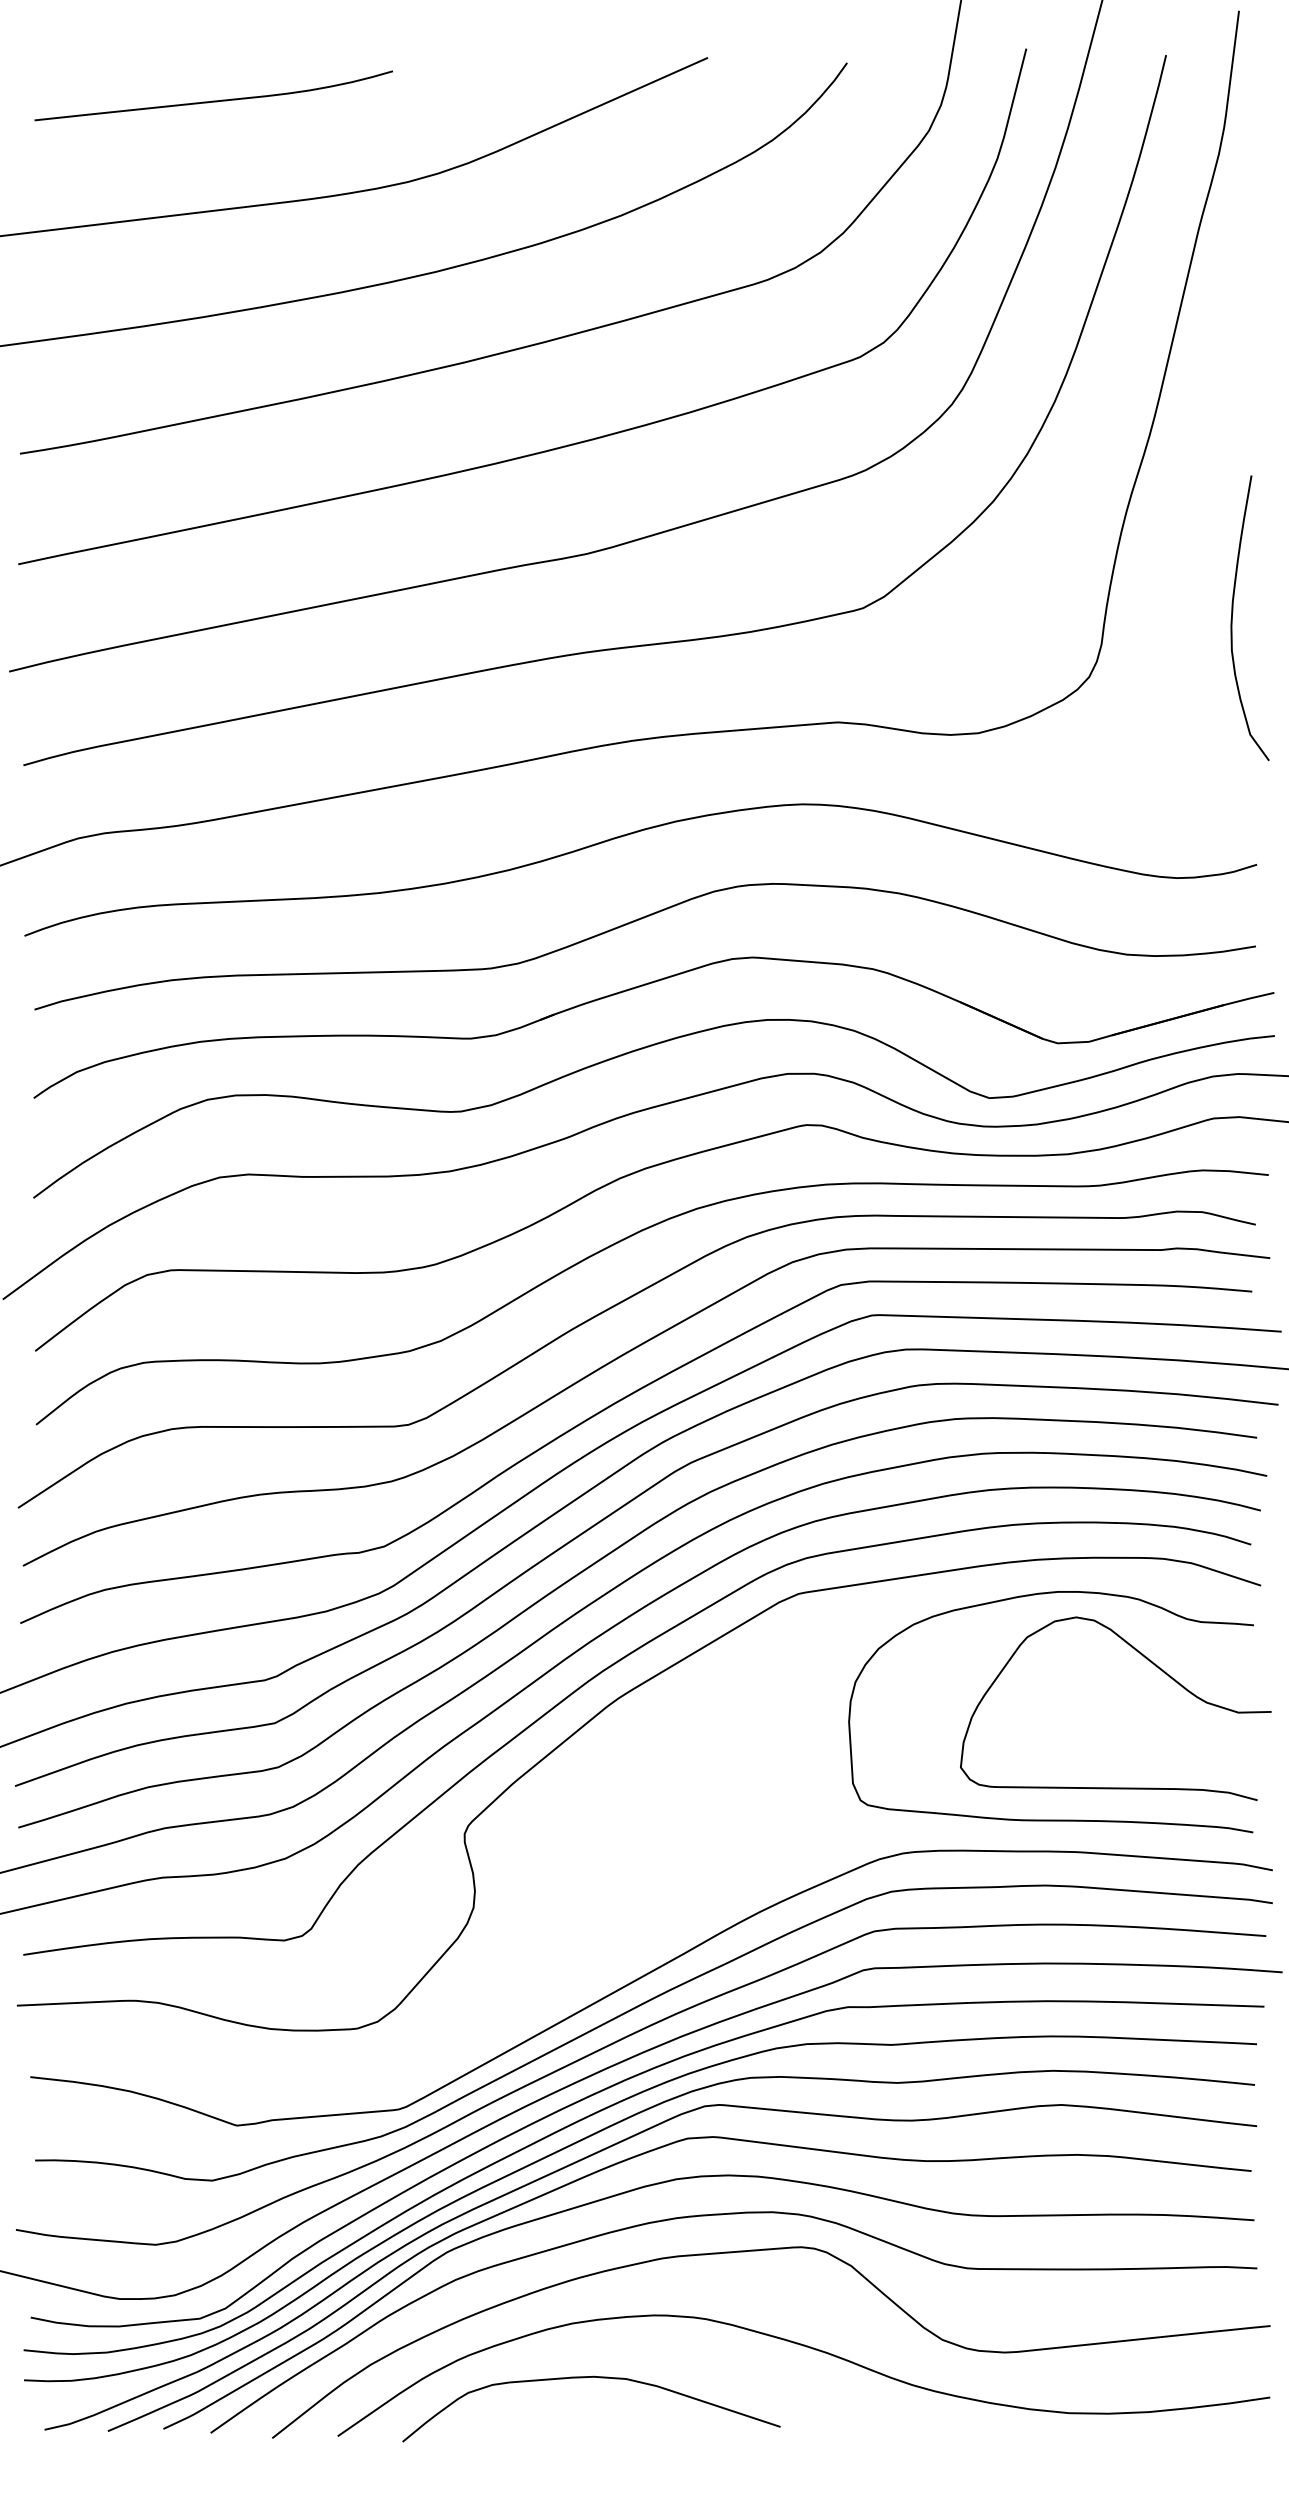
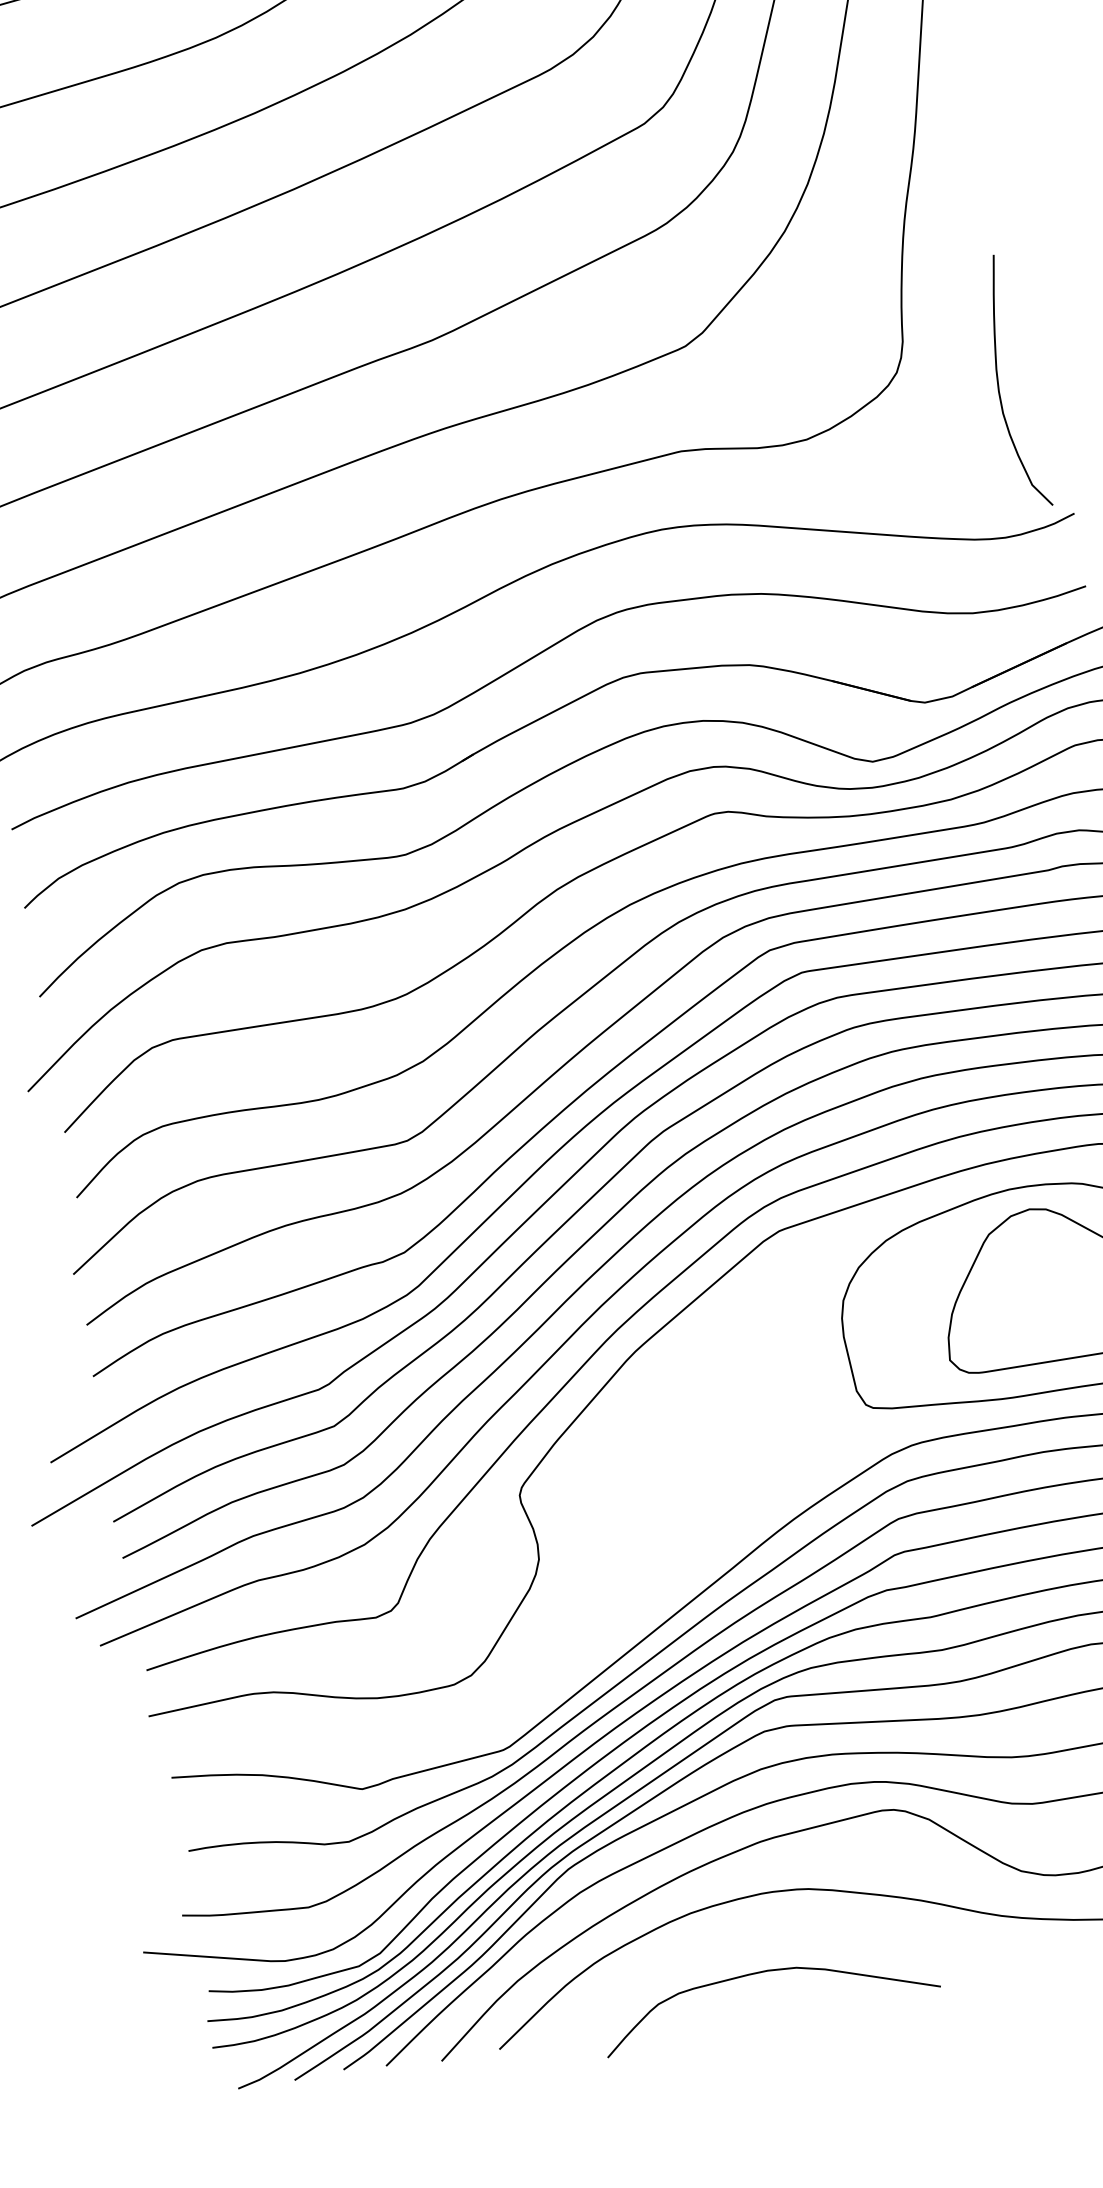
curve: (1232, 618) -> (998, 384), moved
curve: (584, 2378) -> (759, 1973), moved

